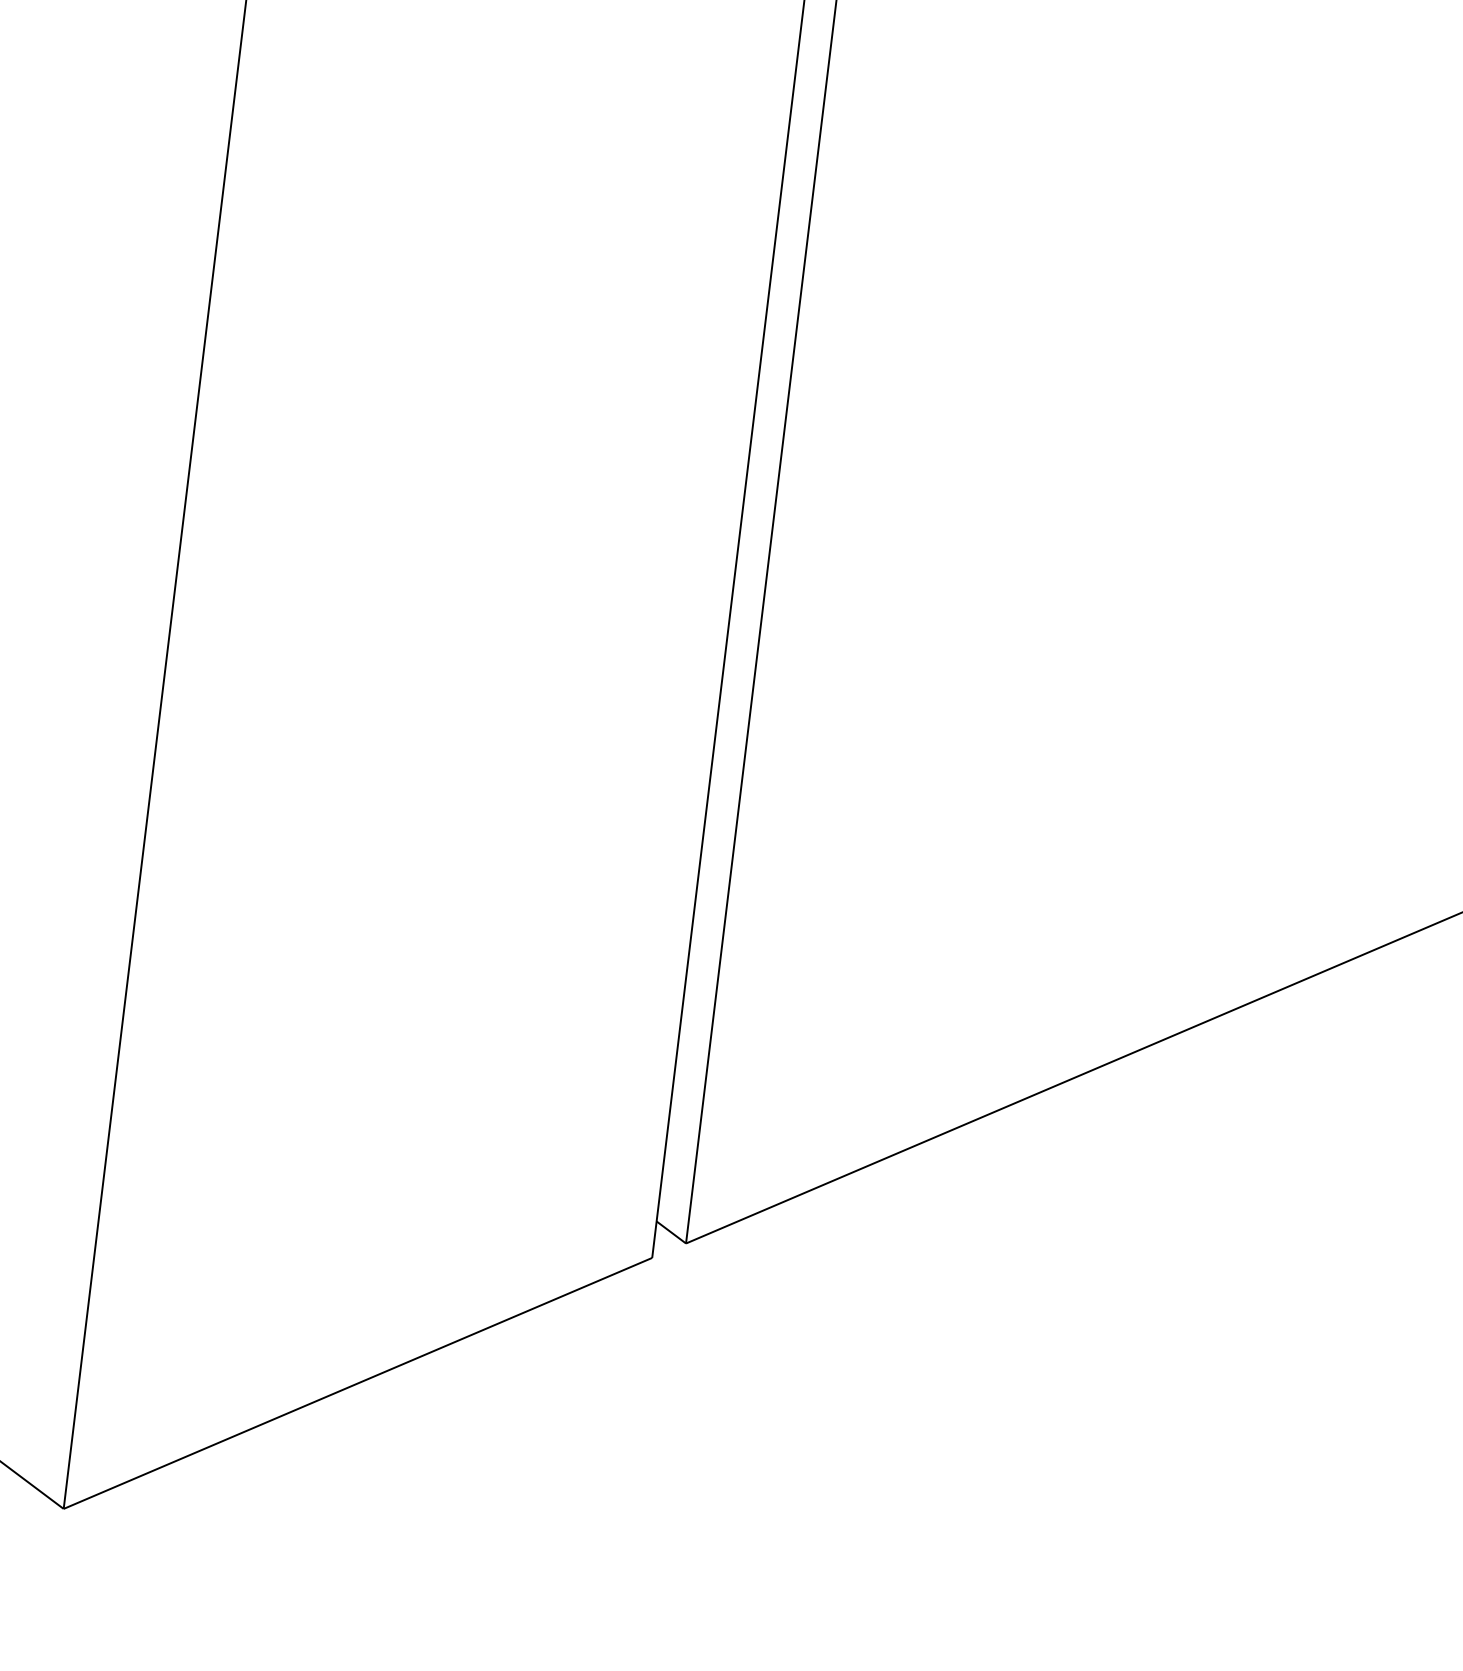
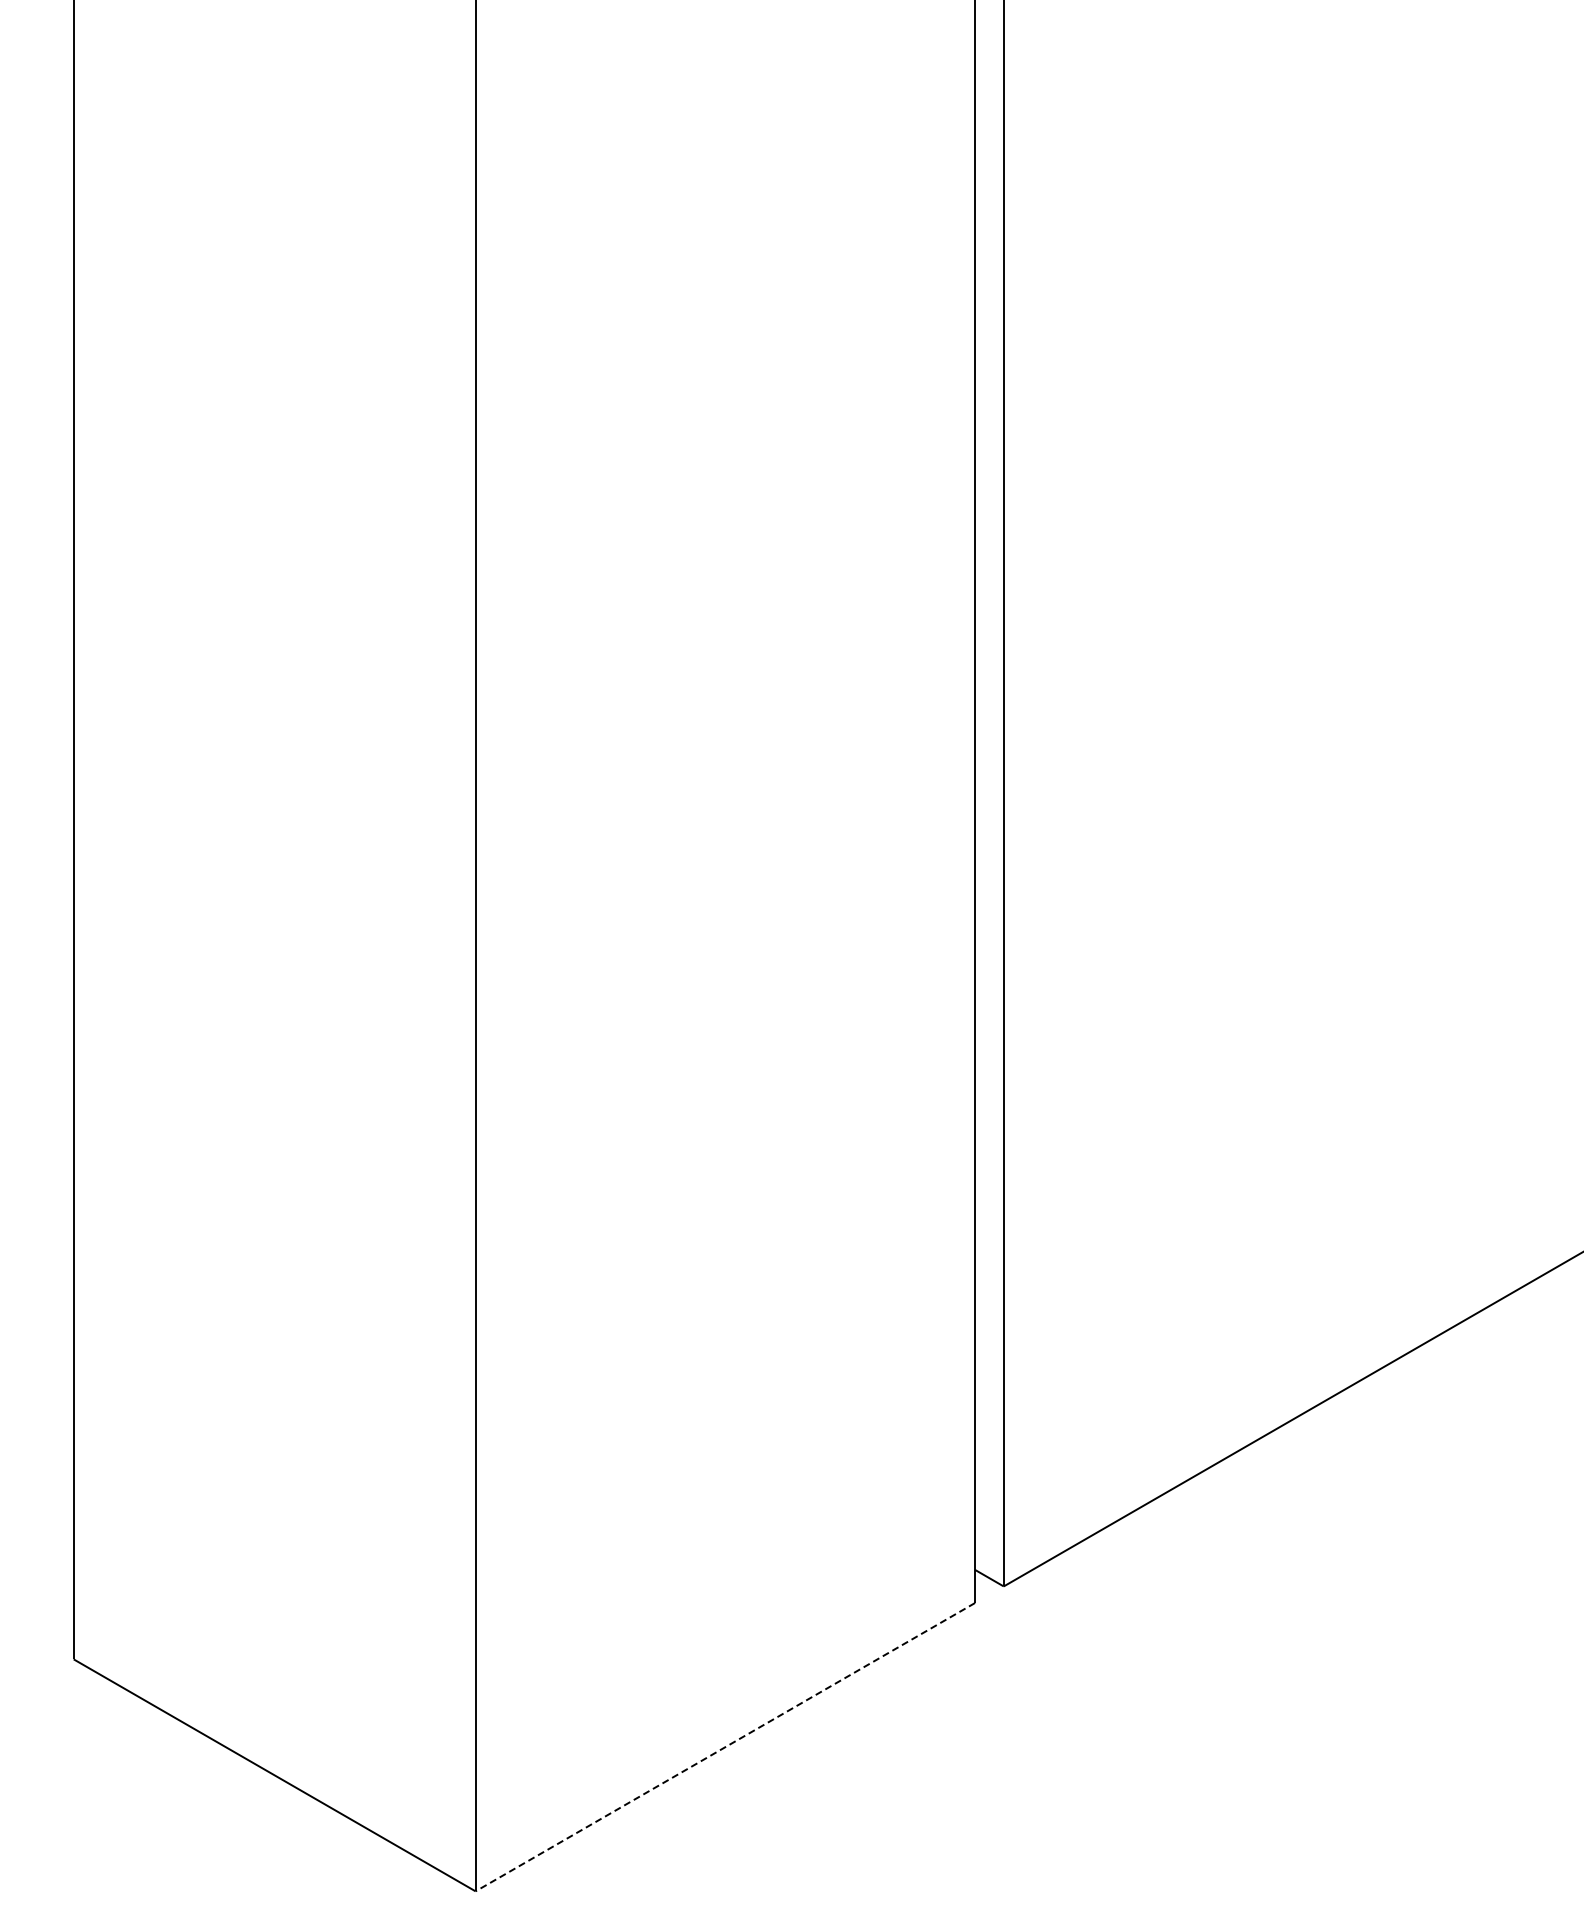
line: (356, 1383) -> (724, 1747), solid -> dashed

